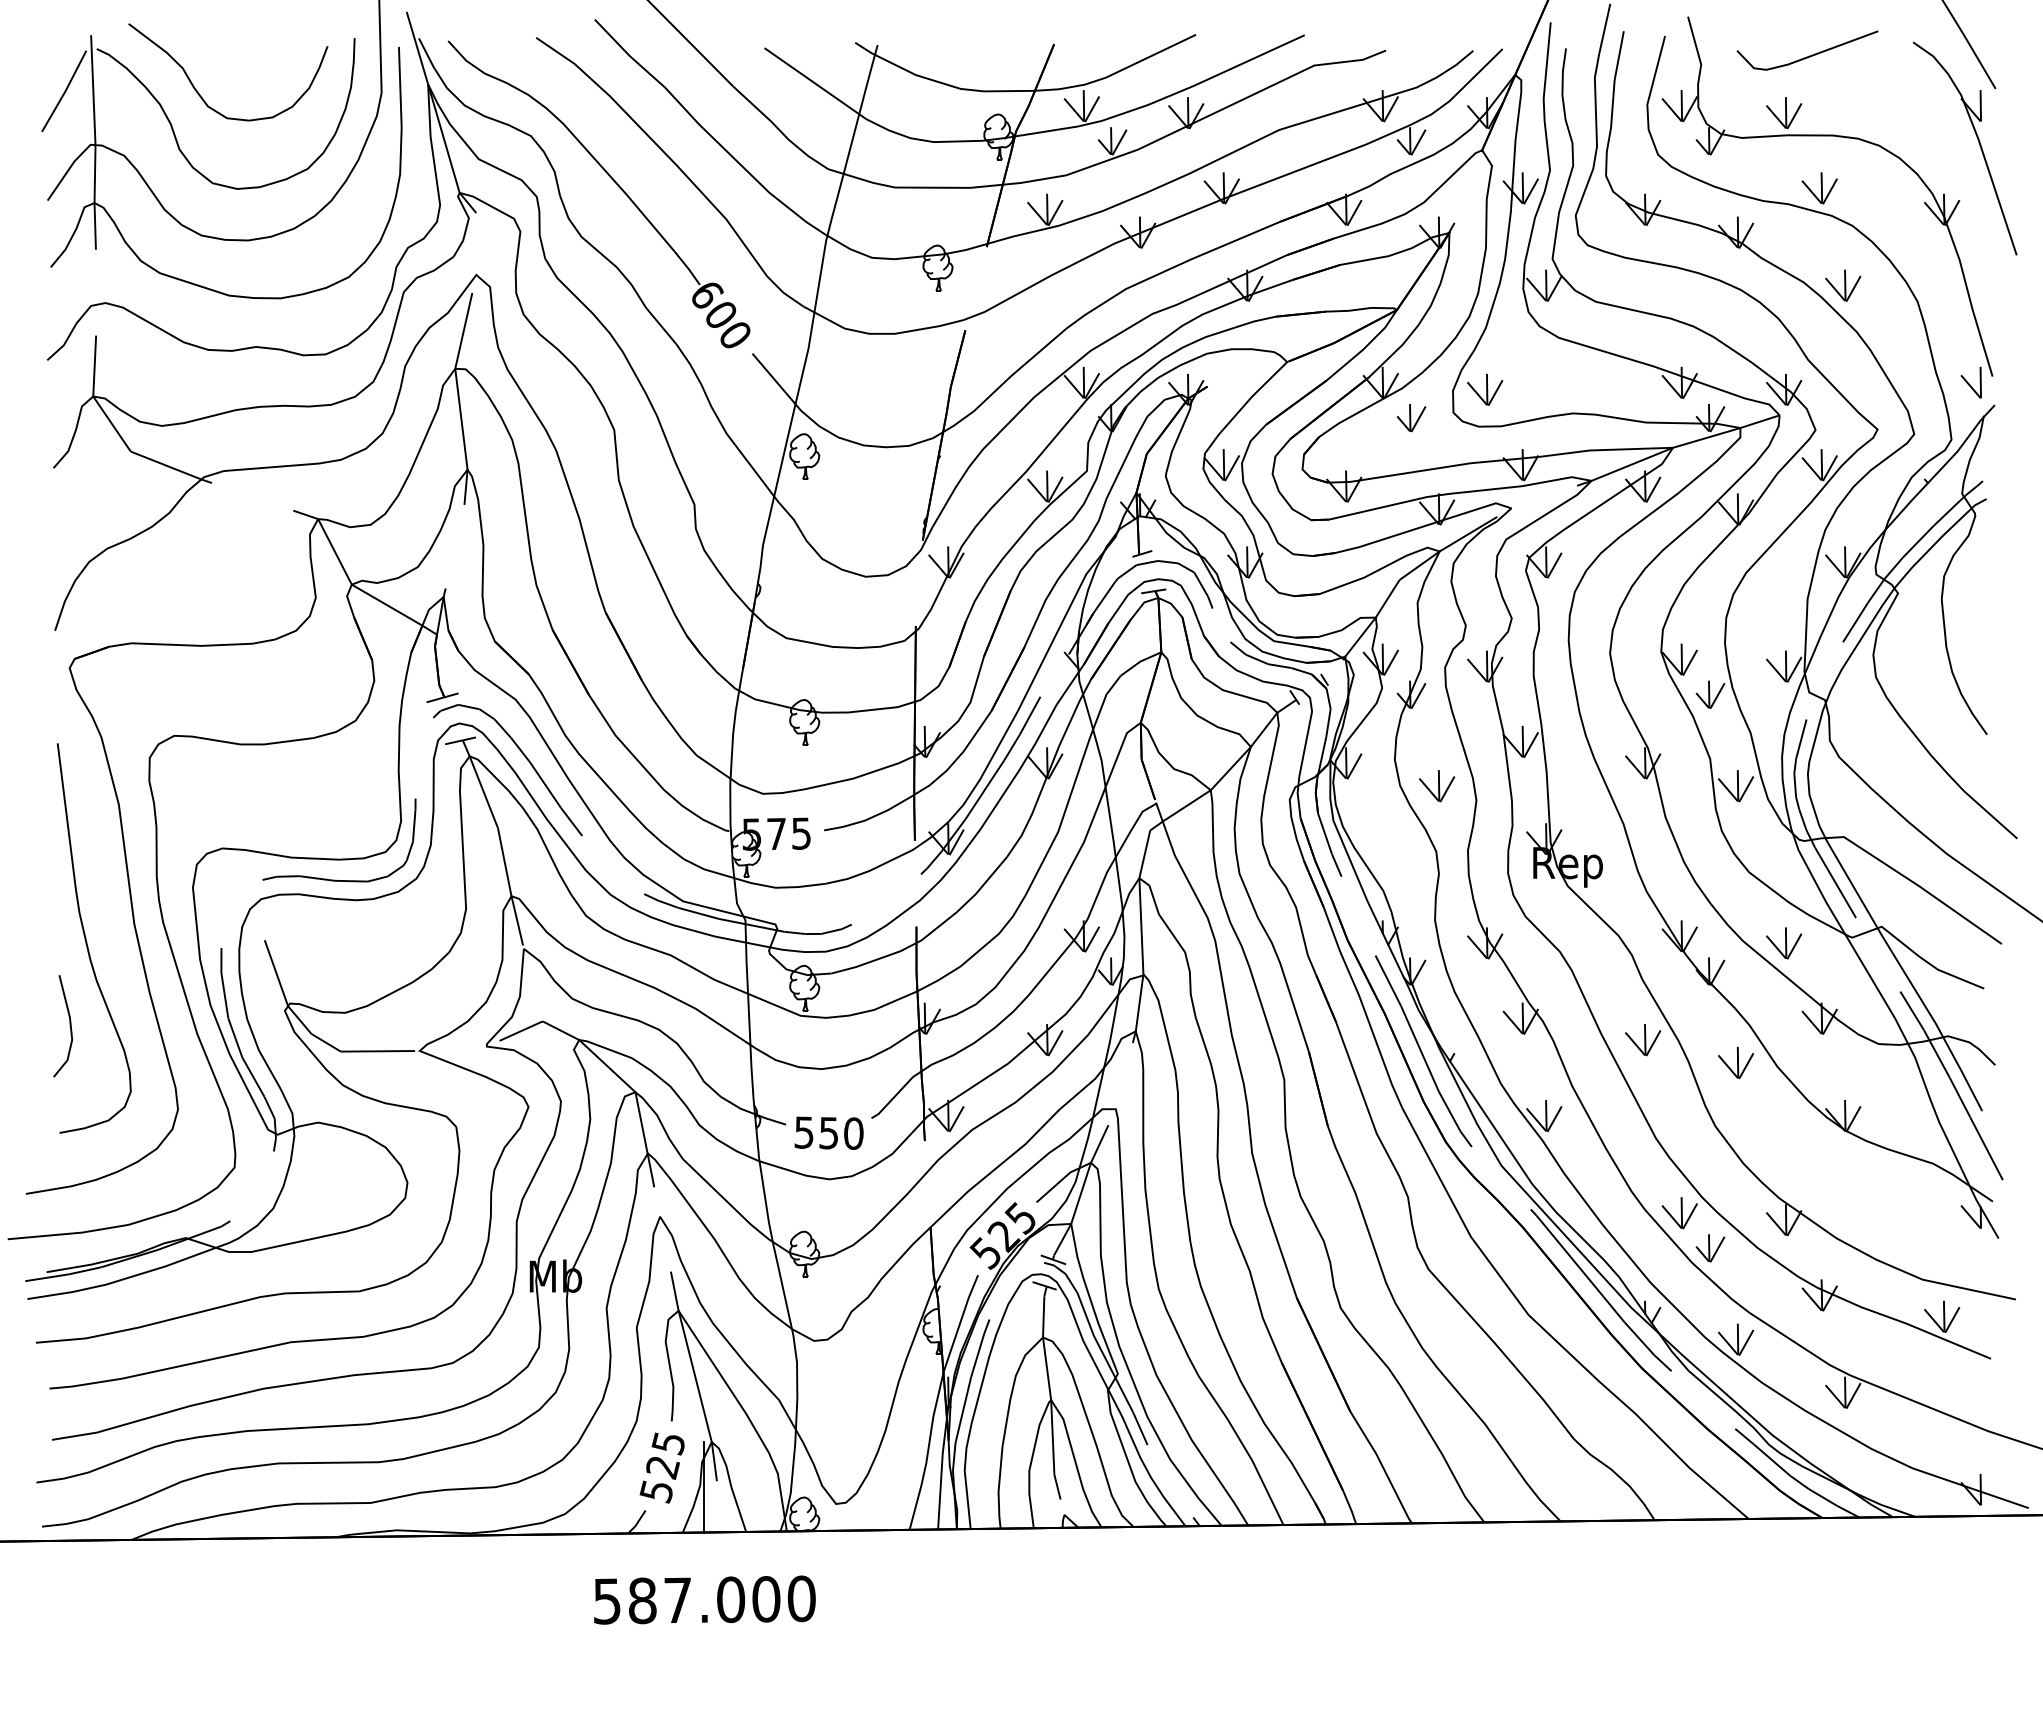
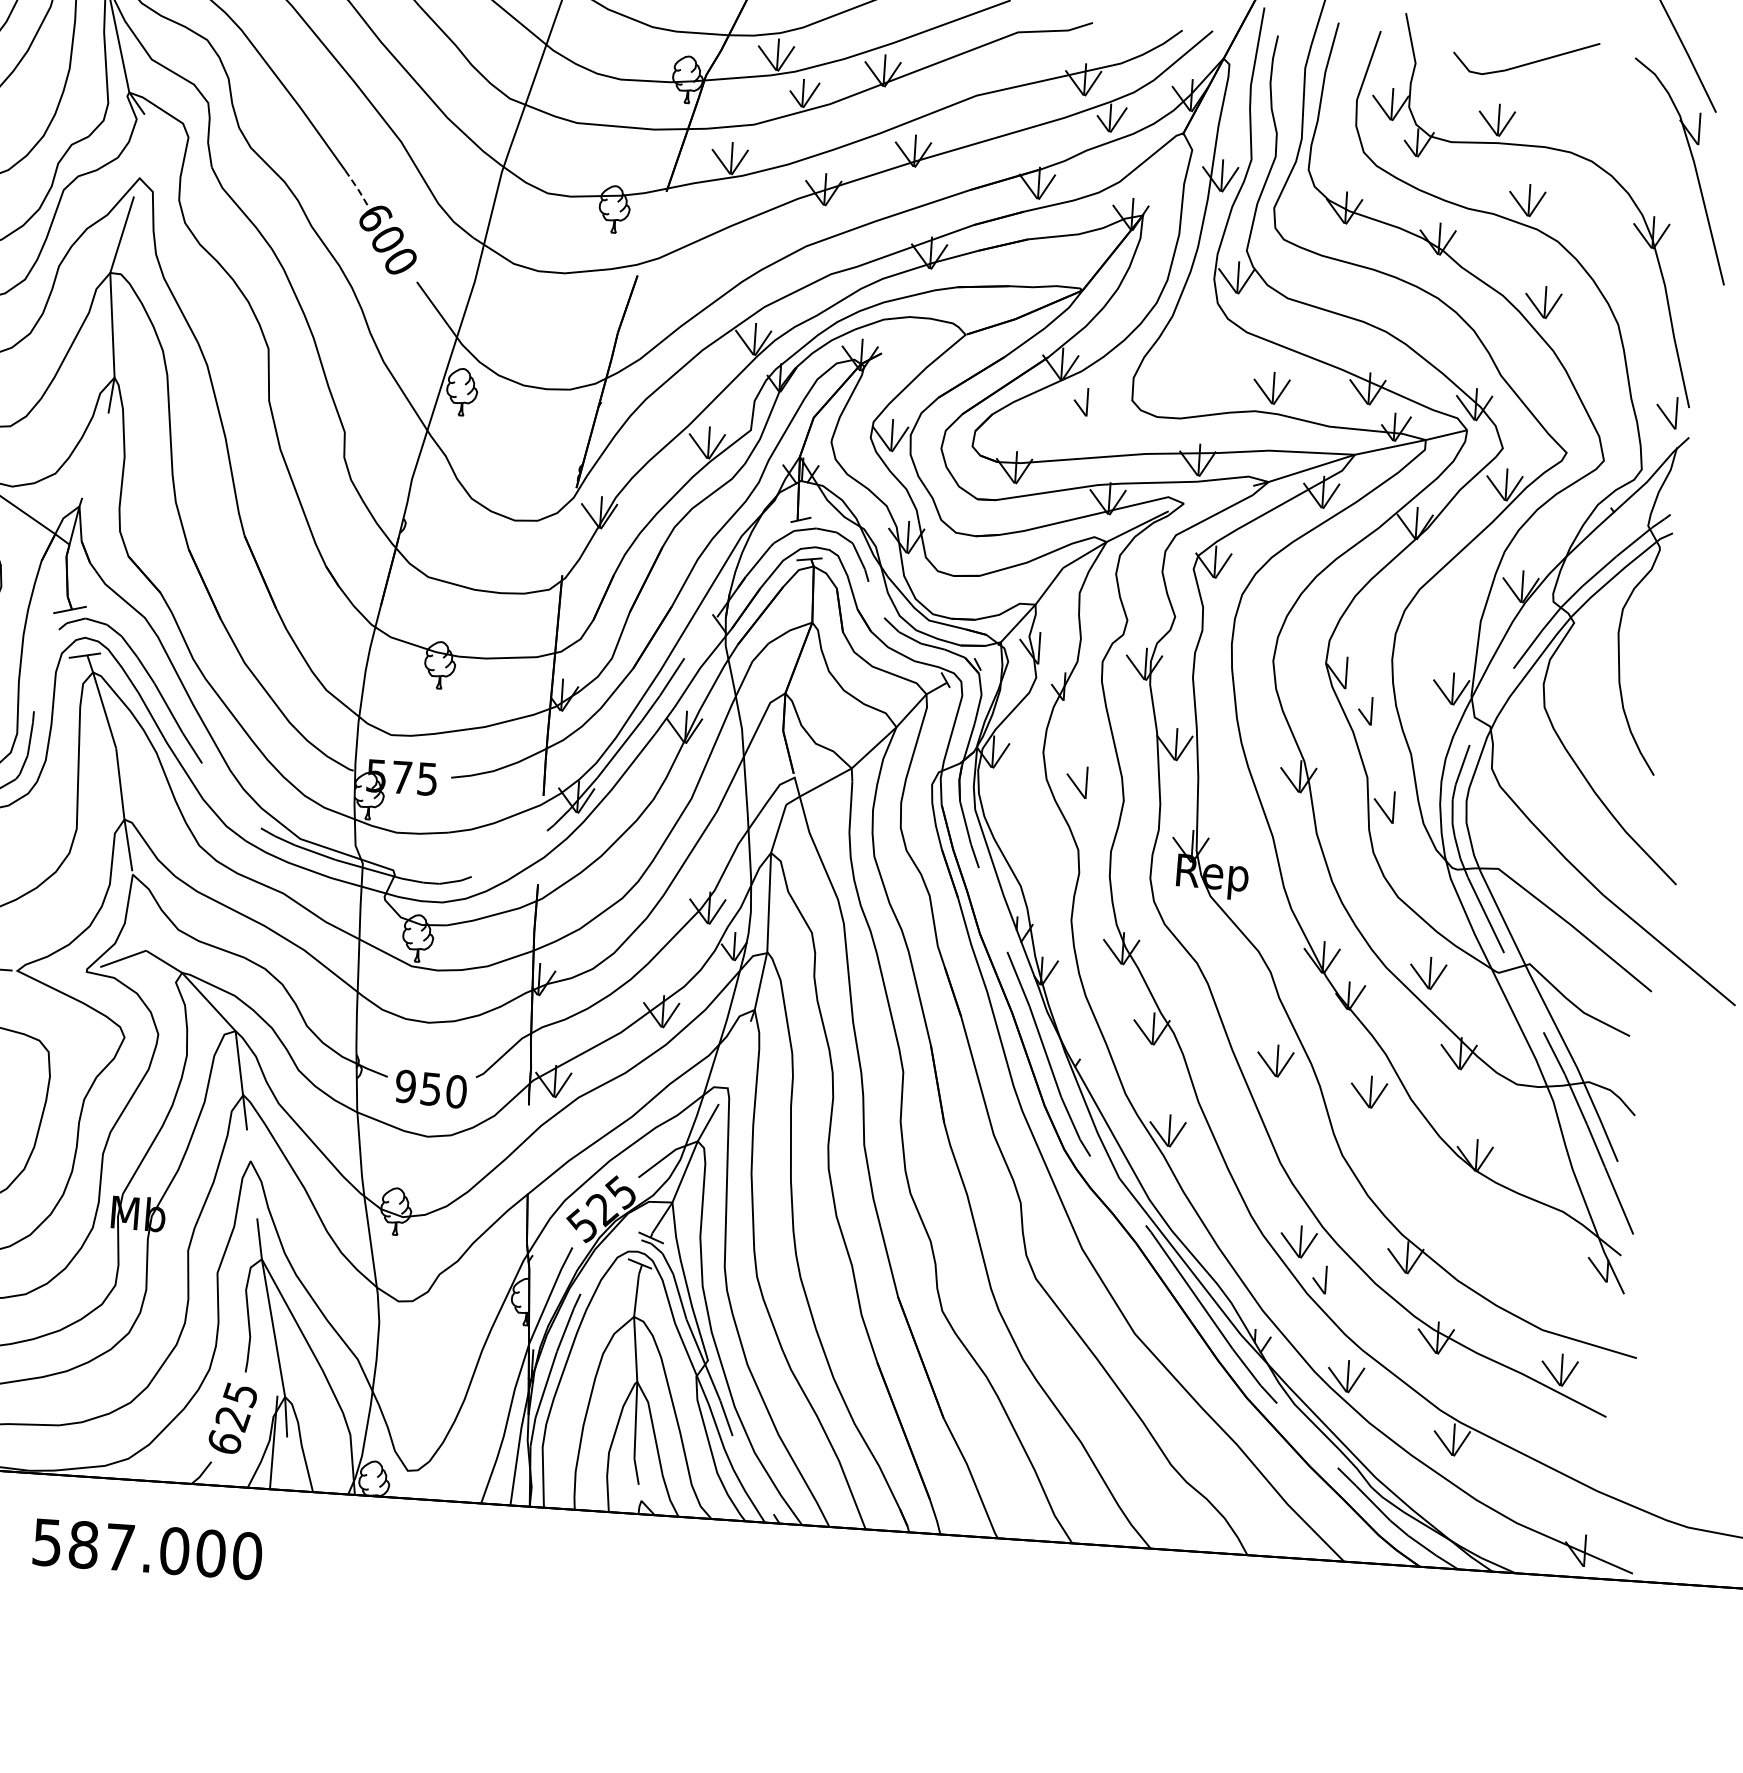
line: (688, 268) -> (358, 189), solid -> dashed
part: (1485, 389) -> (1271, 387), moved
line: (1418, 419) -> (1095, 404), removed
line: (1390, 662) -> (1046, 652), removed
line: (1689, 662) -> (1354, 676), removed
line: (1418, 695) -> (1072, 688), removed
line: (1717, 695) -> (1380, 712), removed
line: (1447, 789) -> (1095, 787), removed
line: (1746, 789) -> (1402, 811), removed
text: (803, 1132) -> (404, 1086), 550 -> 950
line: (1717, 1249) -> (1334, 1282), removed
text: (656, 1491) -> (224, 1443), 525 -> 625
text: (704, 1599) -> (147, 1548), moved

